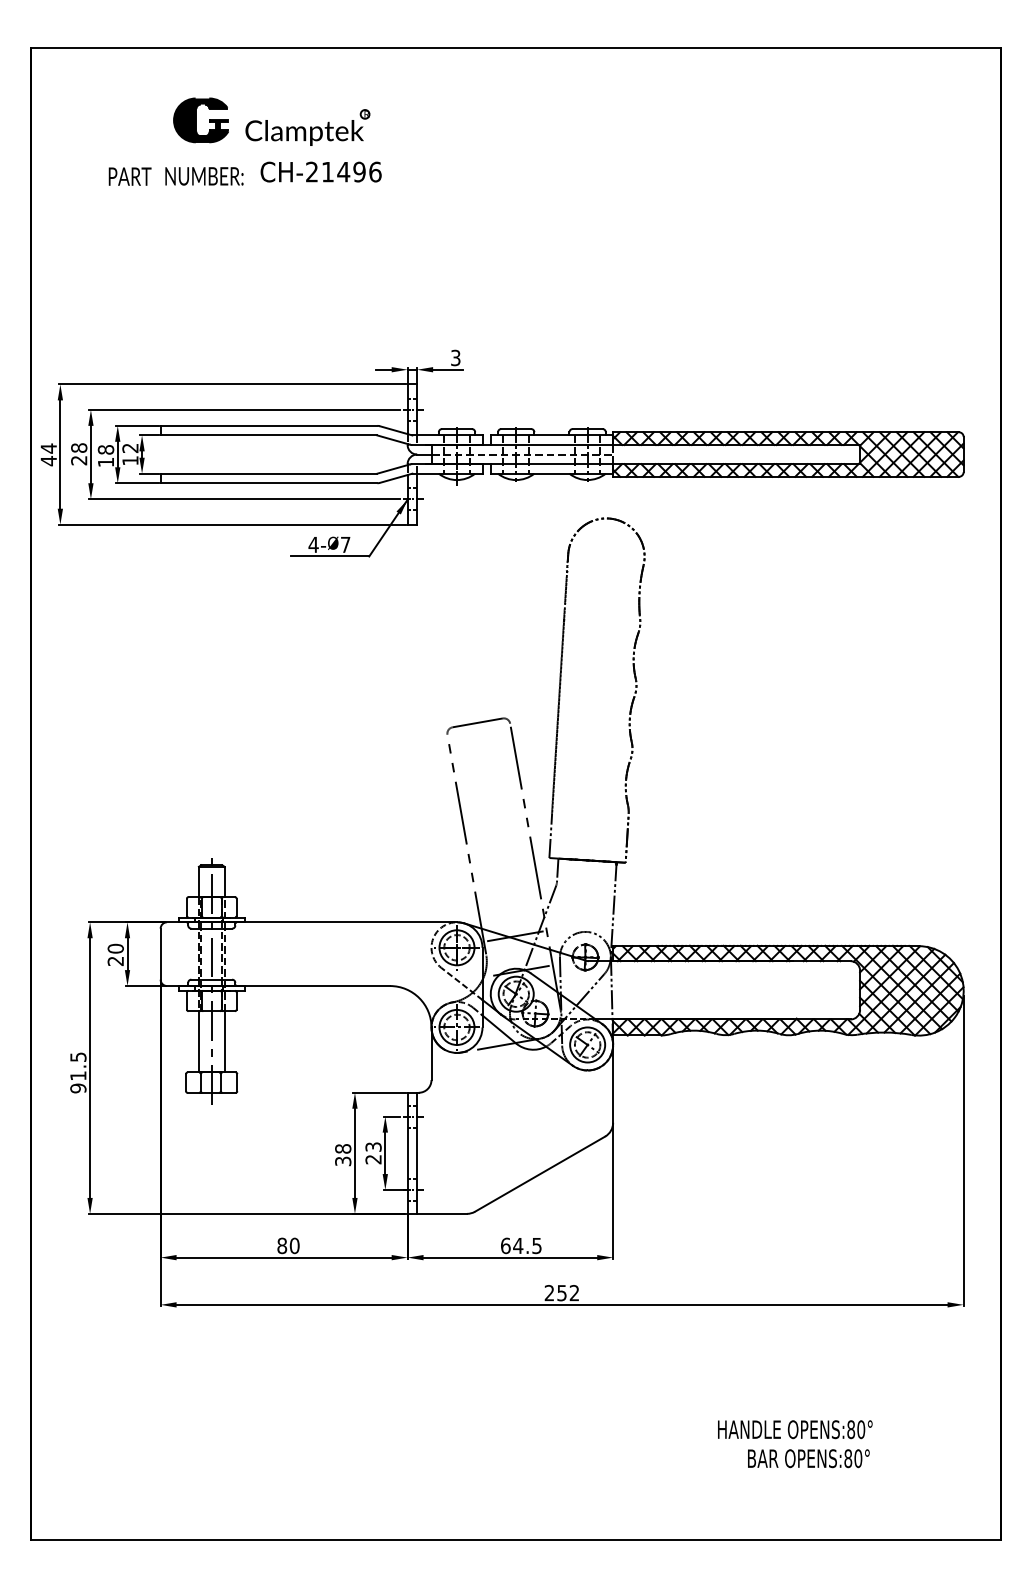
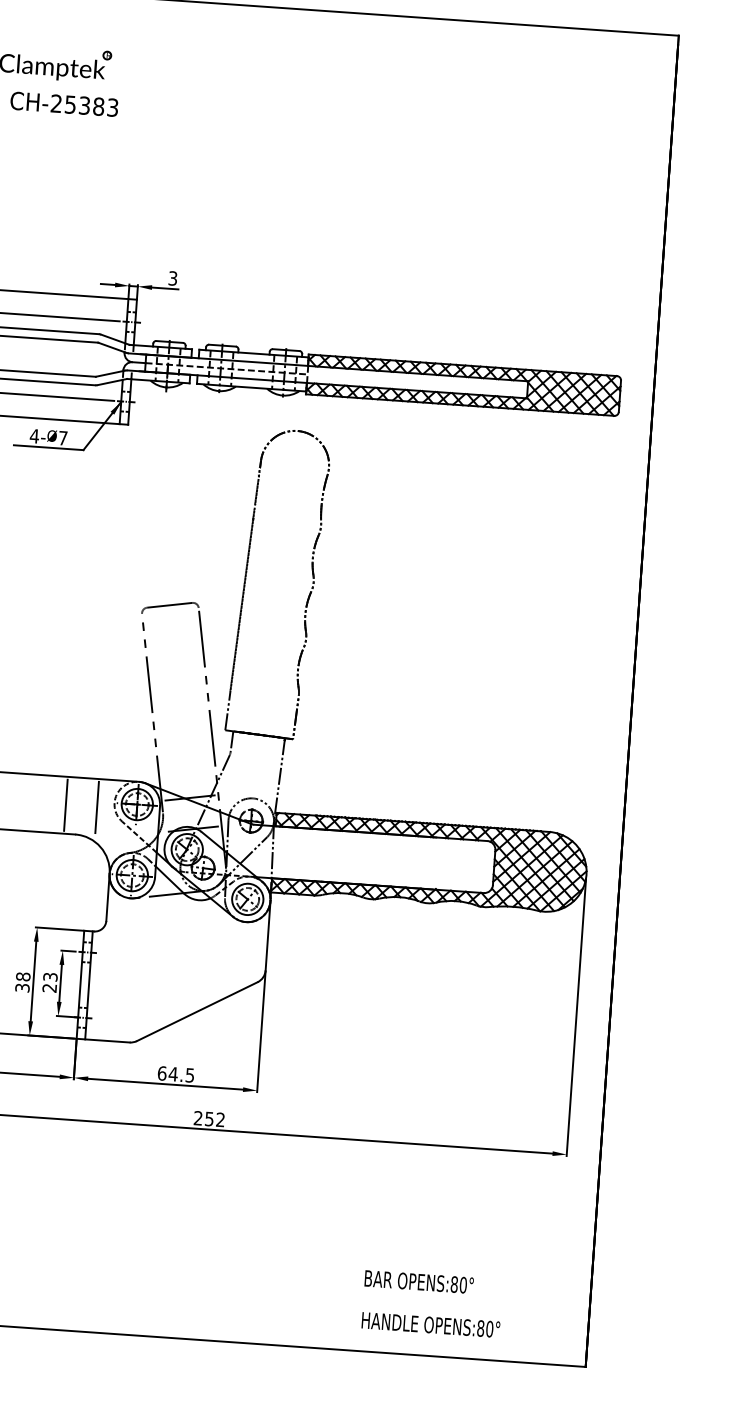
text: (351, 171) -> (91, 105), CH-21496 -> CH-25383
line: (377, 953) -> (66, 804), added
line: (412, 953) -> (97, 806), added
text: (795, 1429) -> (431, 1324), moved

